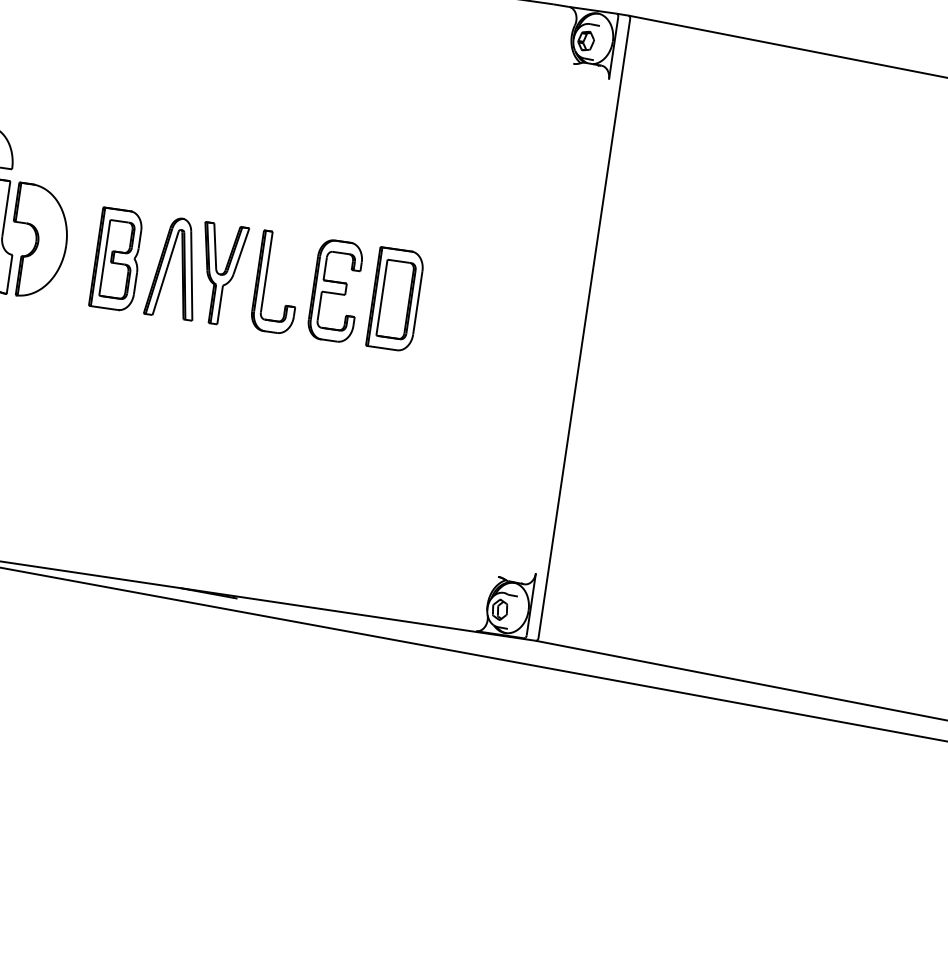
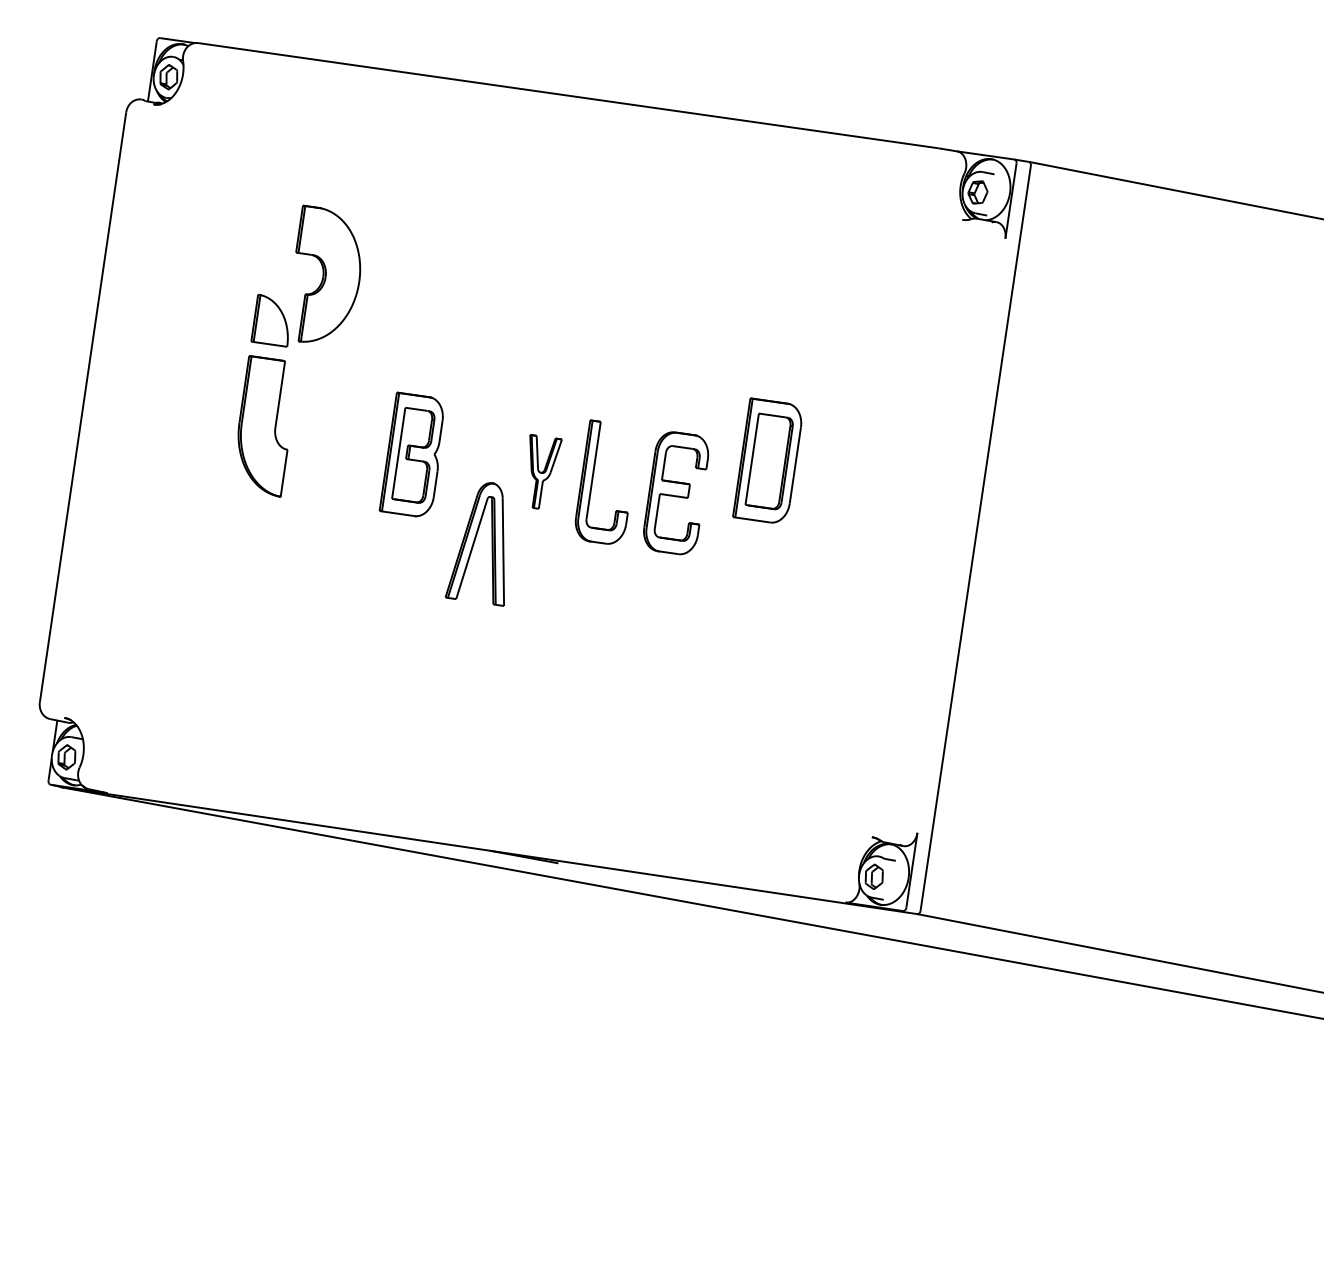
part: (40, 238) -> (328, 273), moved
part: (167, 269) -> (474, 544), moved
part: (226, 272) -> (545, 471), size x0.6
part: (394, 298) -> (767, 460), moved

